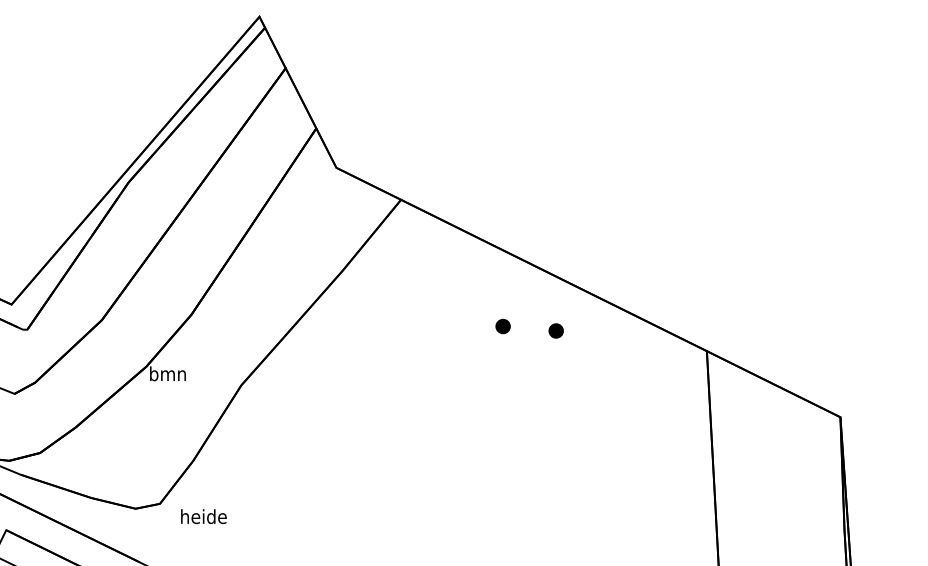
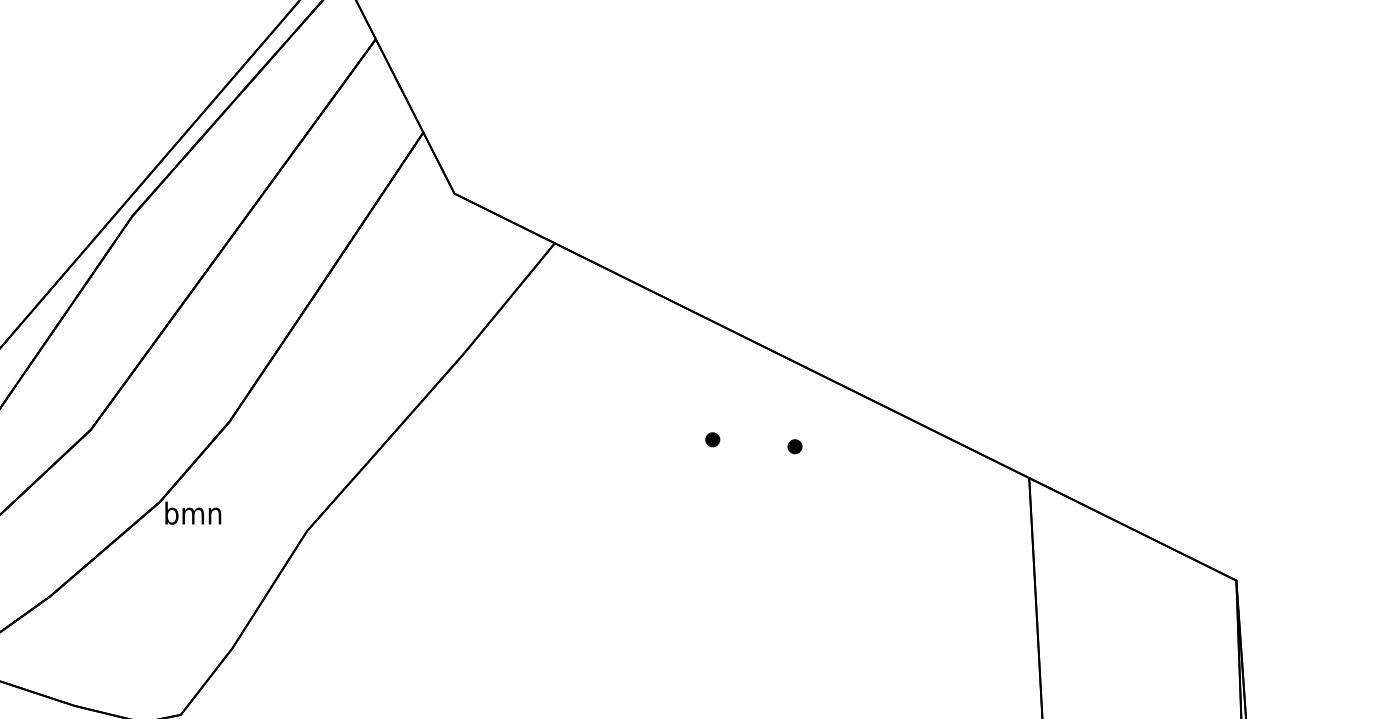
part: (502, 326) -> (712, 439), size x0.62
part: (555, 330) -> (794, 445), size x0.62

